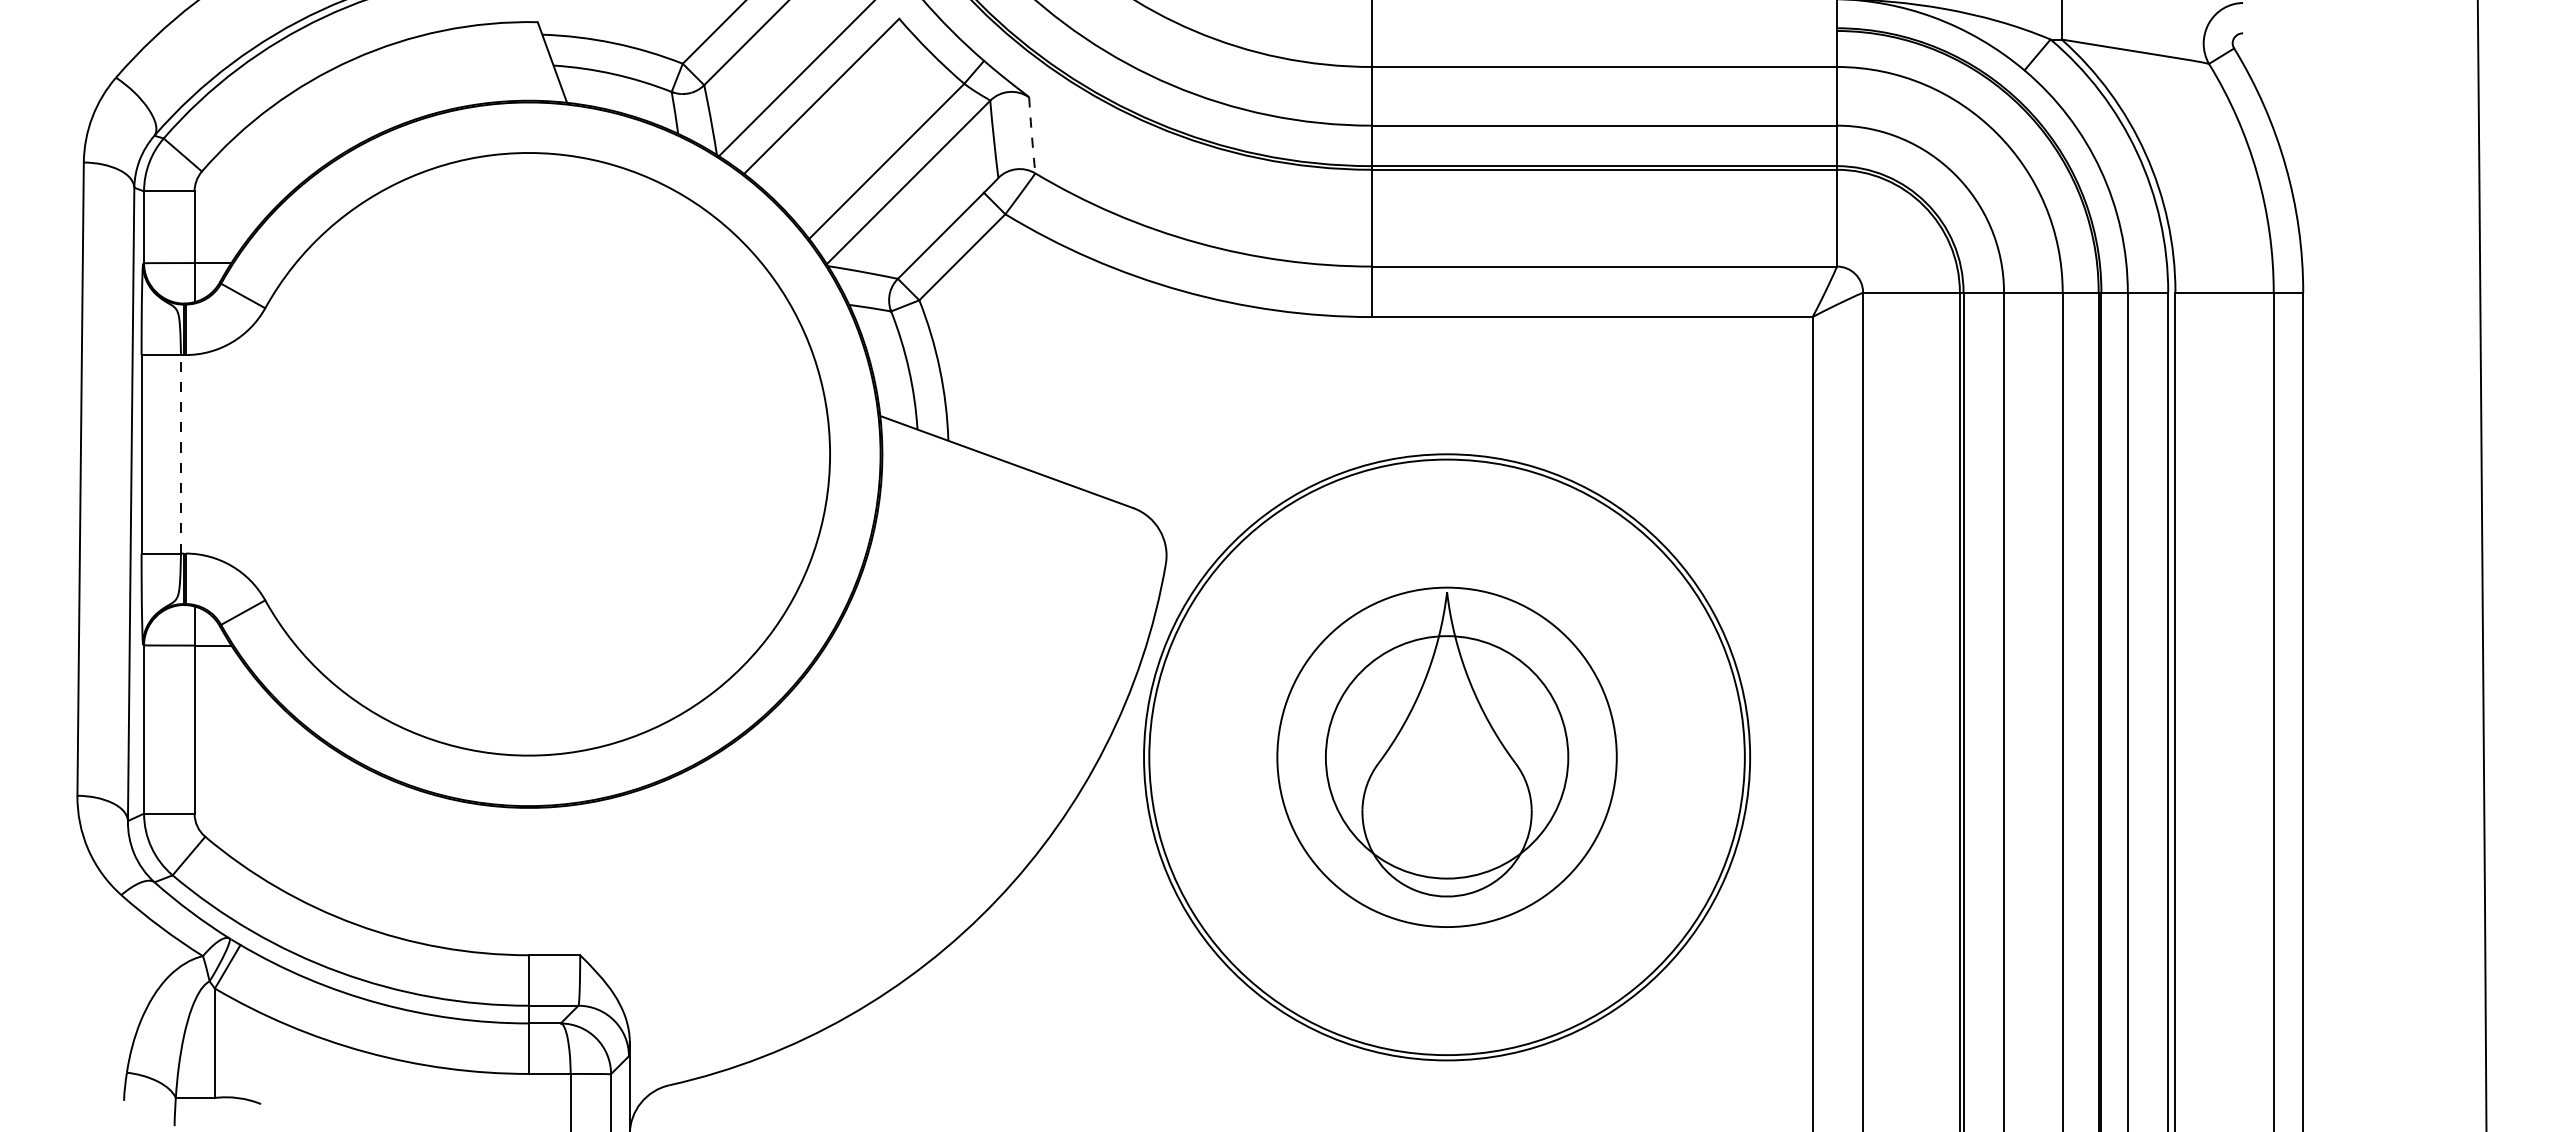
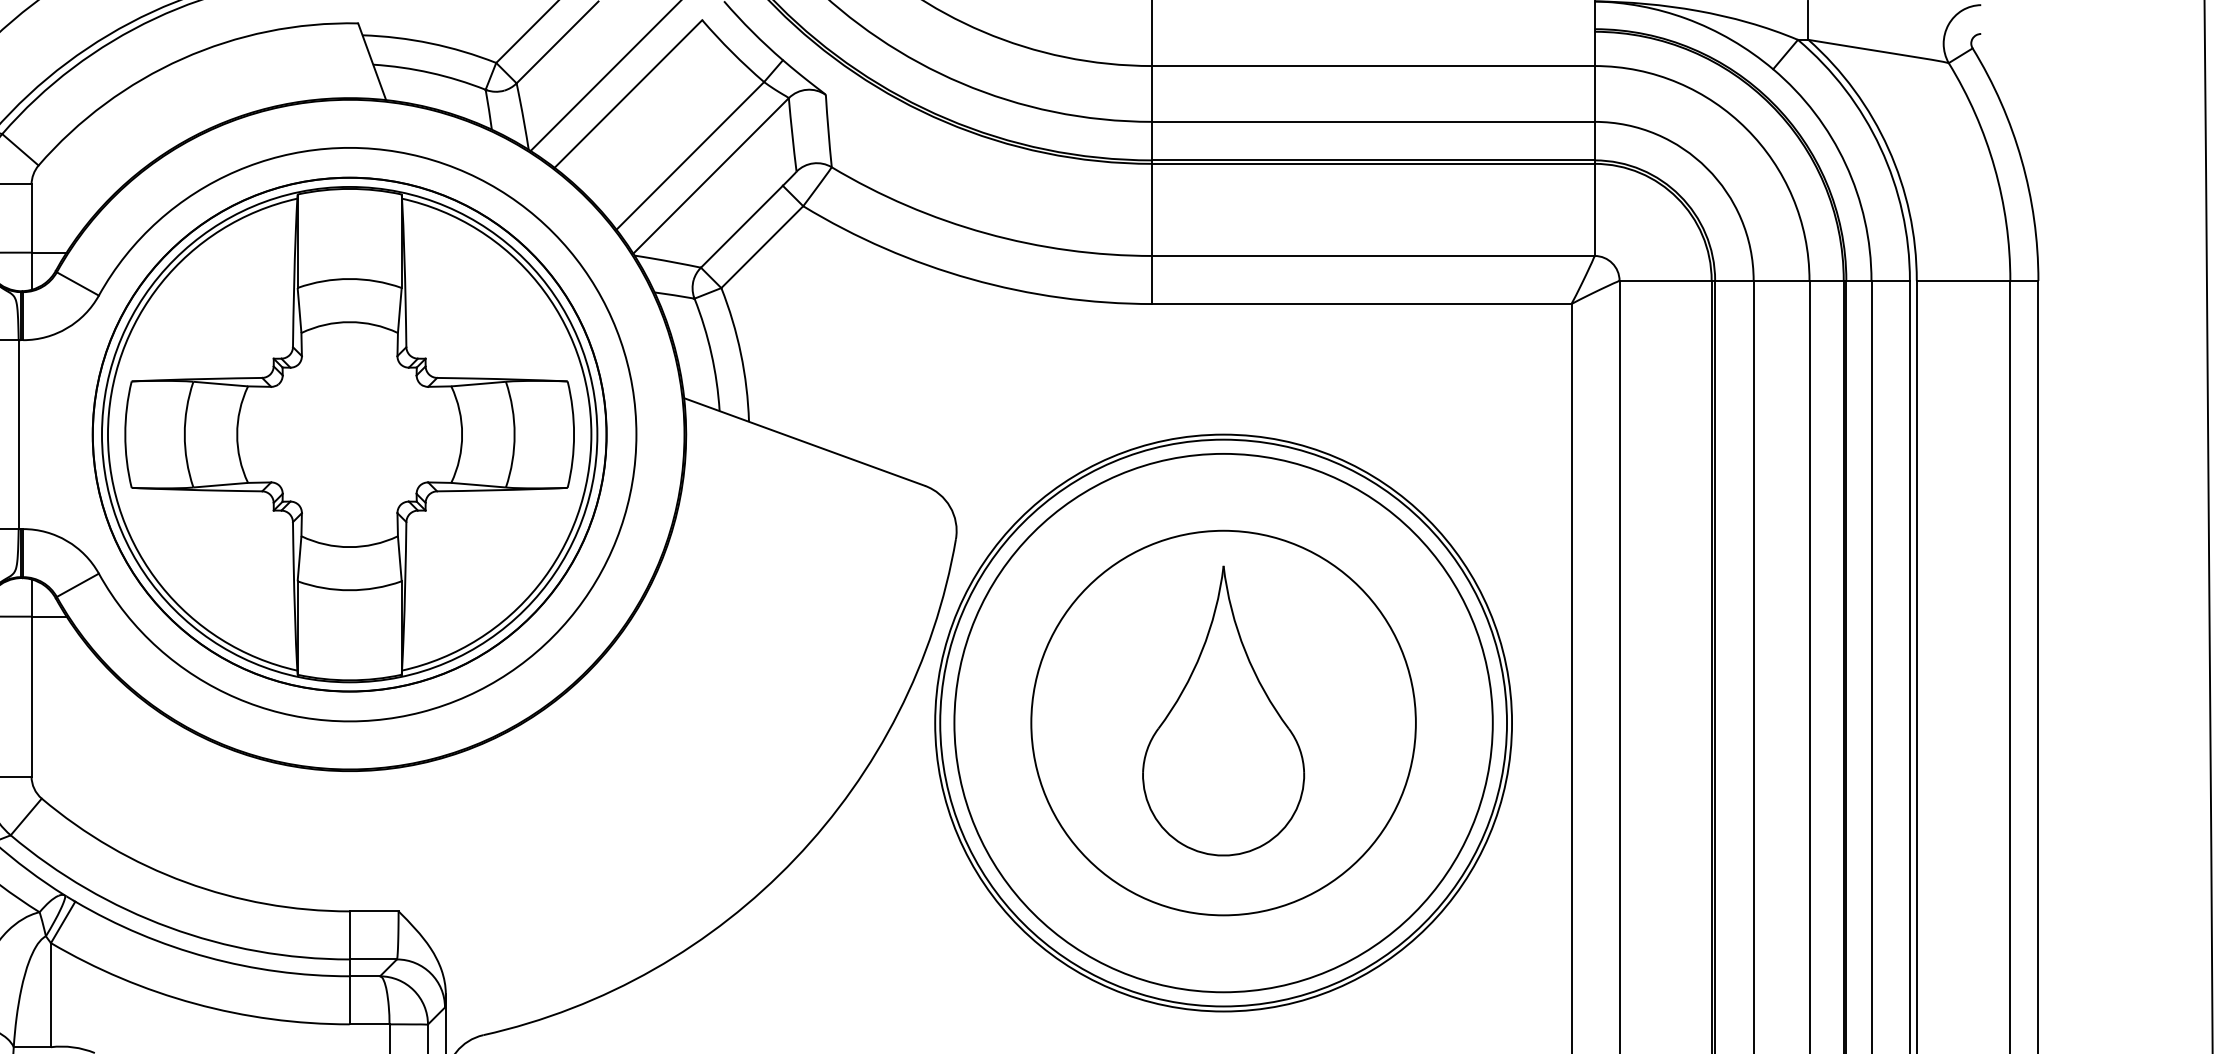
arc: (1031, 135) -> (828, 131), dashed -> solid
line: (181, 453) -> (19, 433), dashed -> solid
part: (528, 454) -> (349, 434), added
circle: (1446, 757) -> (1223, 723), size x1.67
circle: (1447, 757) -> (1224, 723), size x1.67

